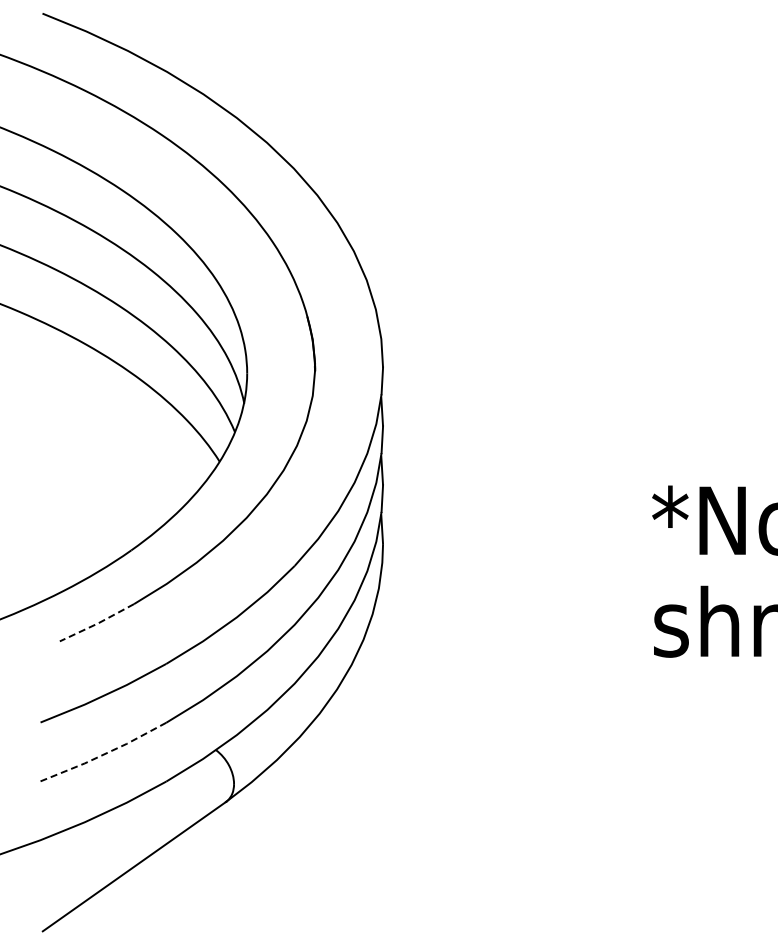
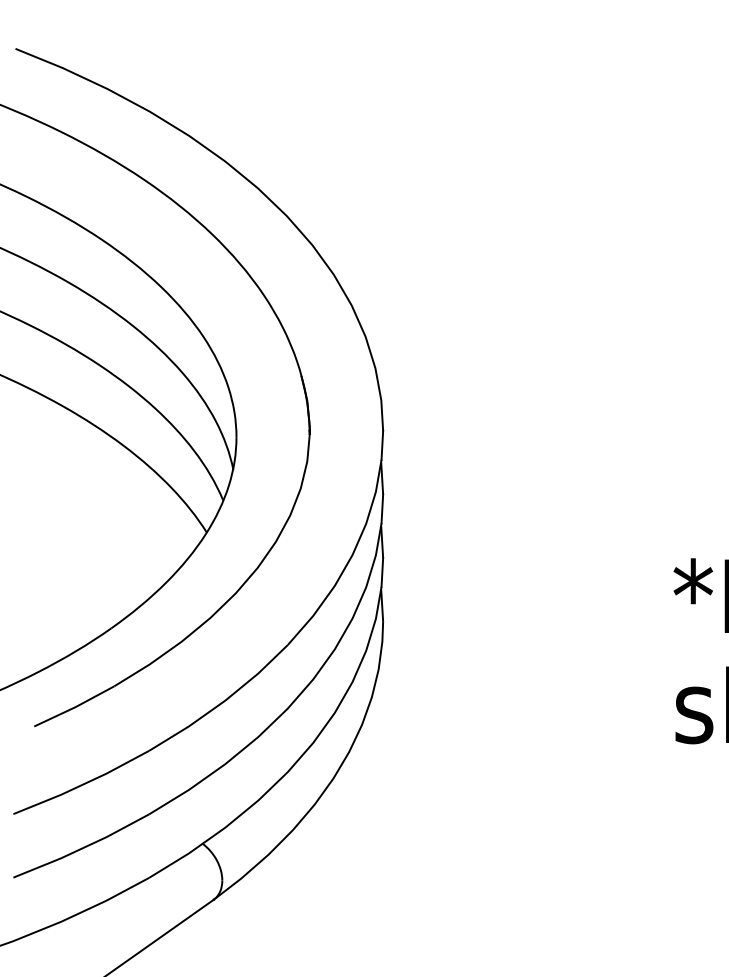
line: (97, 623) -> (74, 707), dashed -> solid
line: (104, 754) -> (82, 848), dashed -> solid

